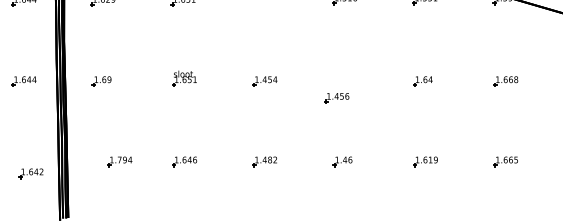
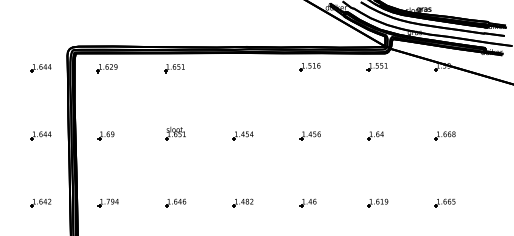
part: (335, 97) -> (309, 135), moved
part: (118, 160) -> (107, 202), moved
part: (30, 172) -> (40, 202), moved

